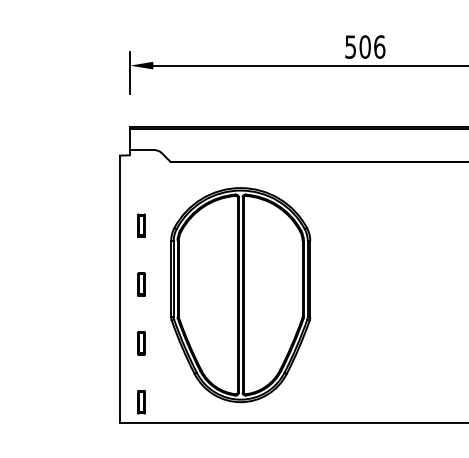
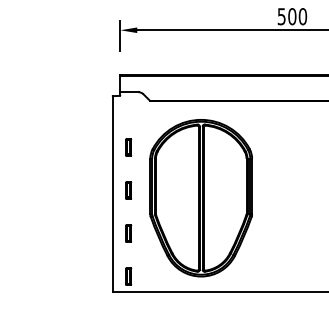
text: (379, 46) -> (302, 16), 506 -> 500

